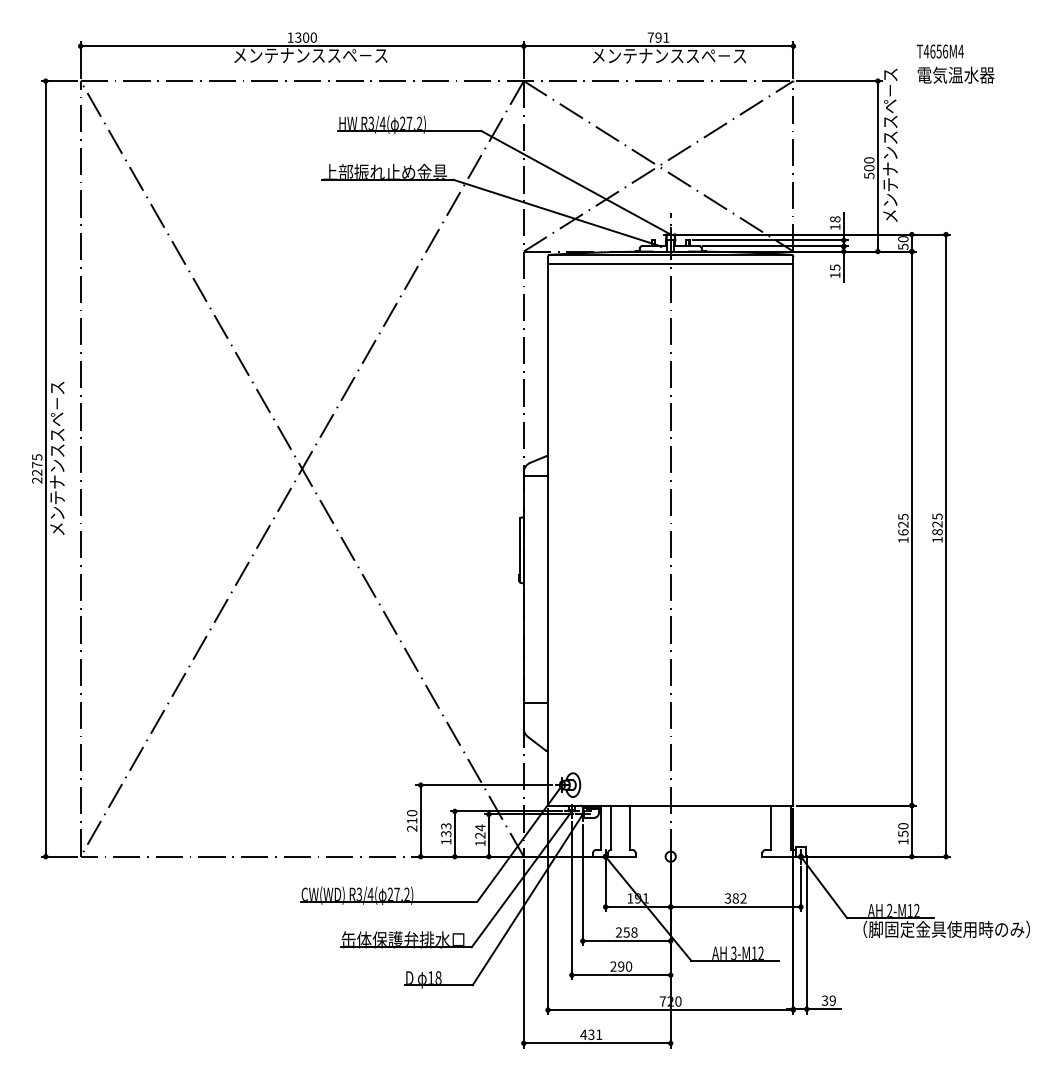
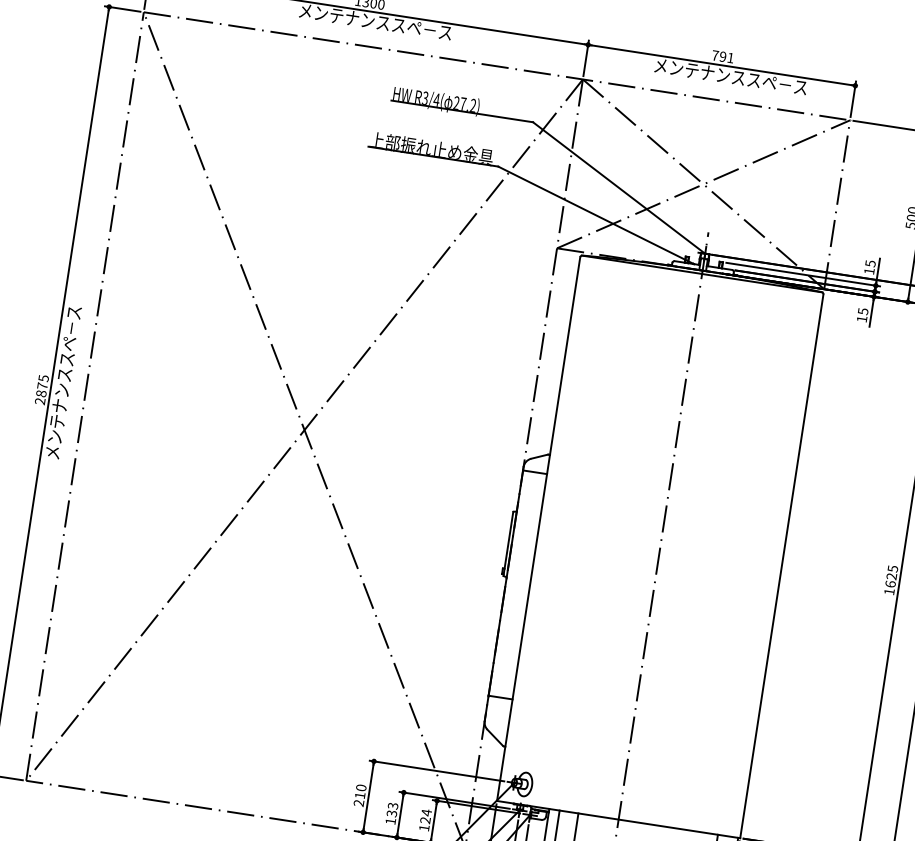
text: (835, 219) -> (870, 263), 18 -> 15
line: (670, 263) -> (700, 282), removed
text: (37, 472) -> (41, 393), 2275 -> 2875

